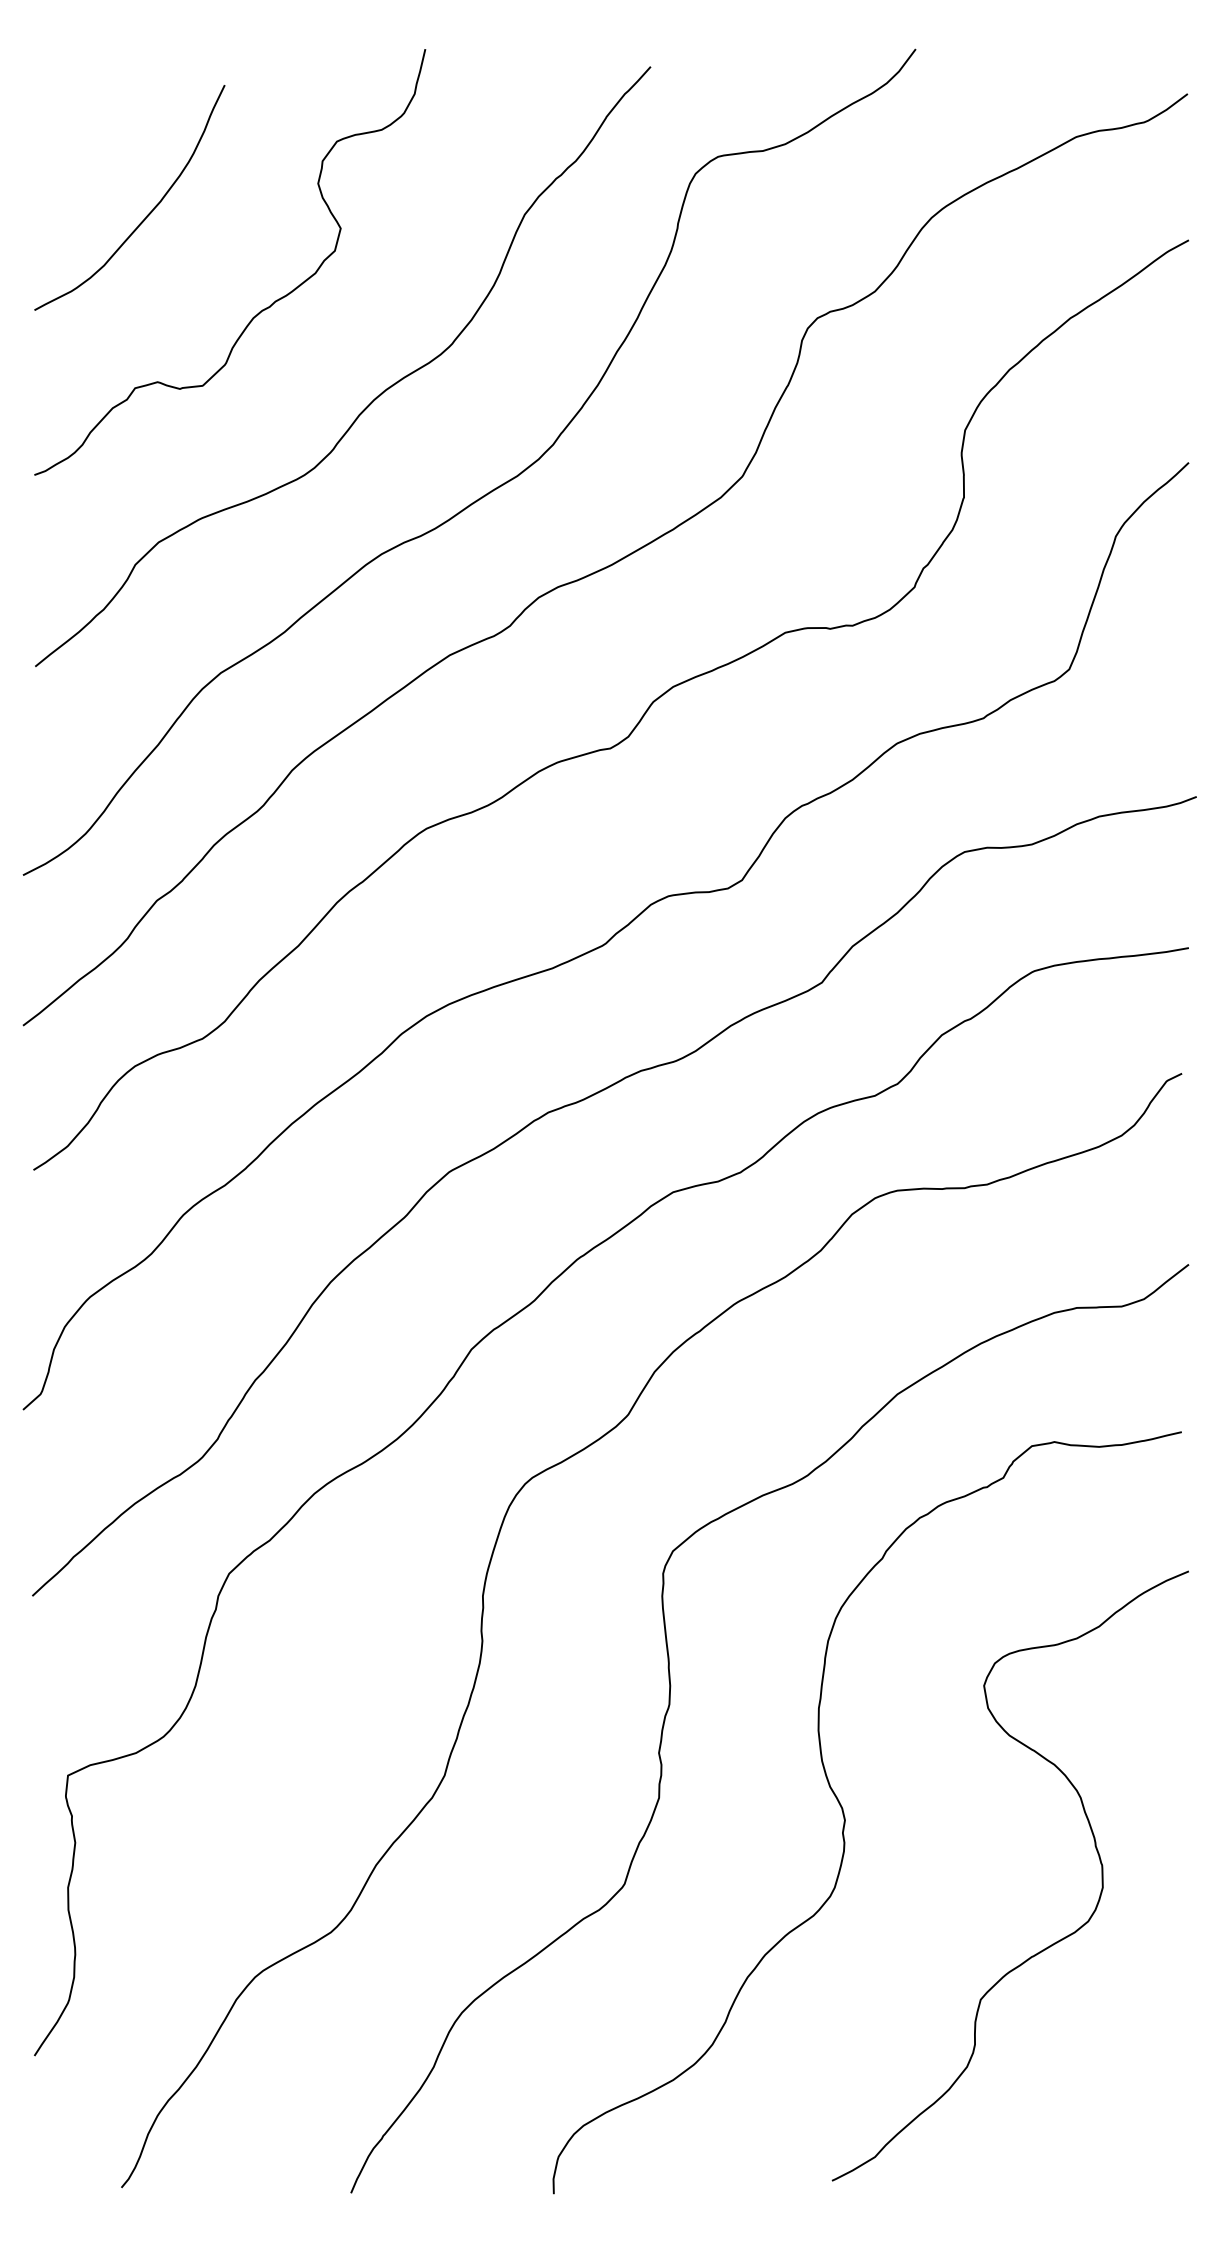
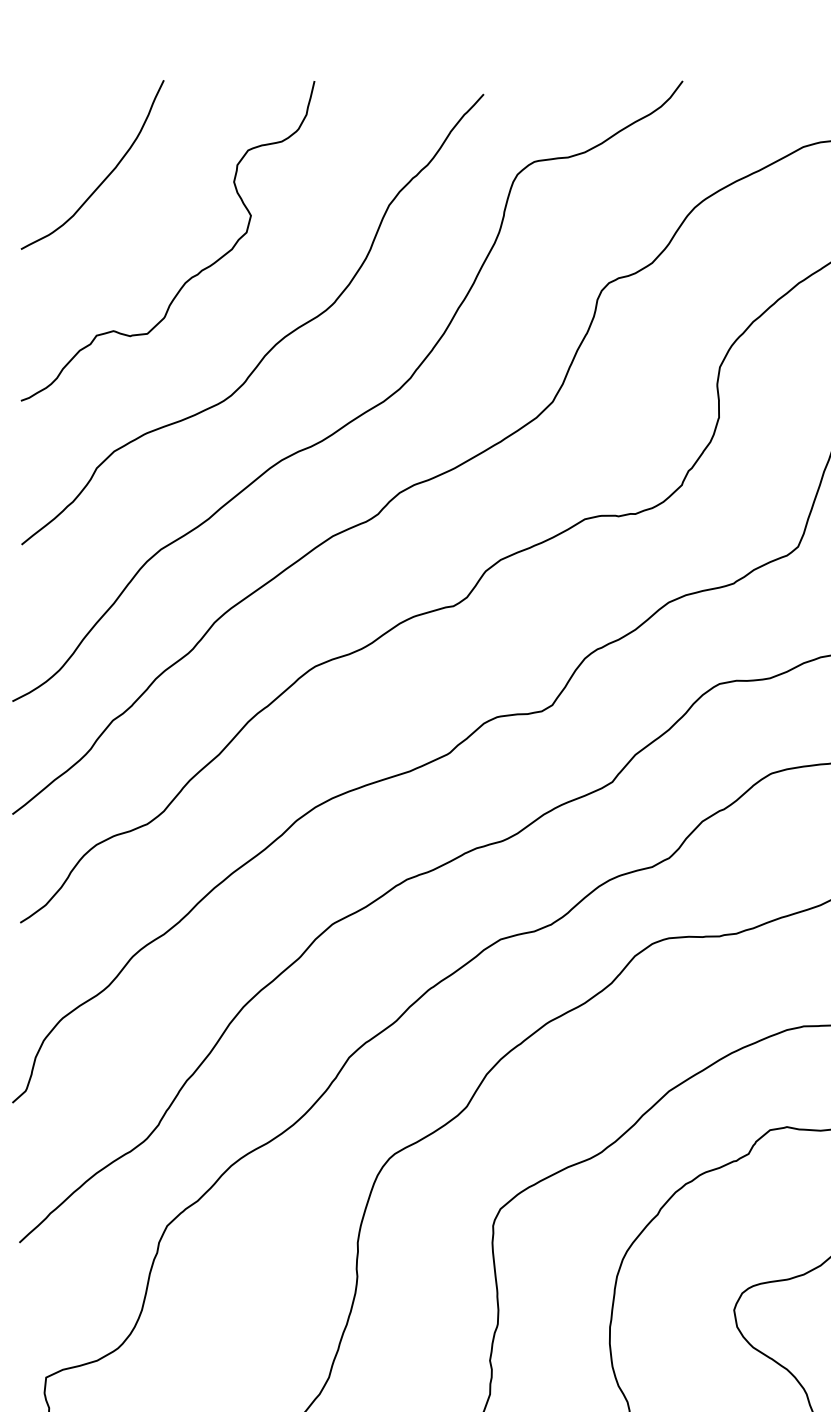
curve: (147, 214) -> (105, 177), moved

